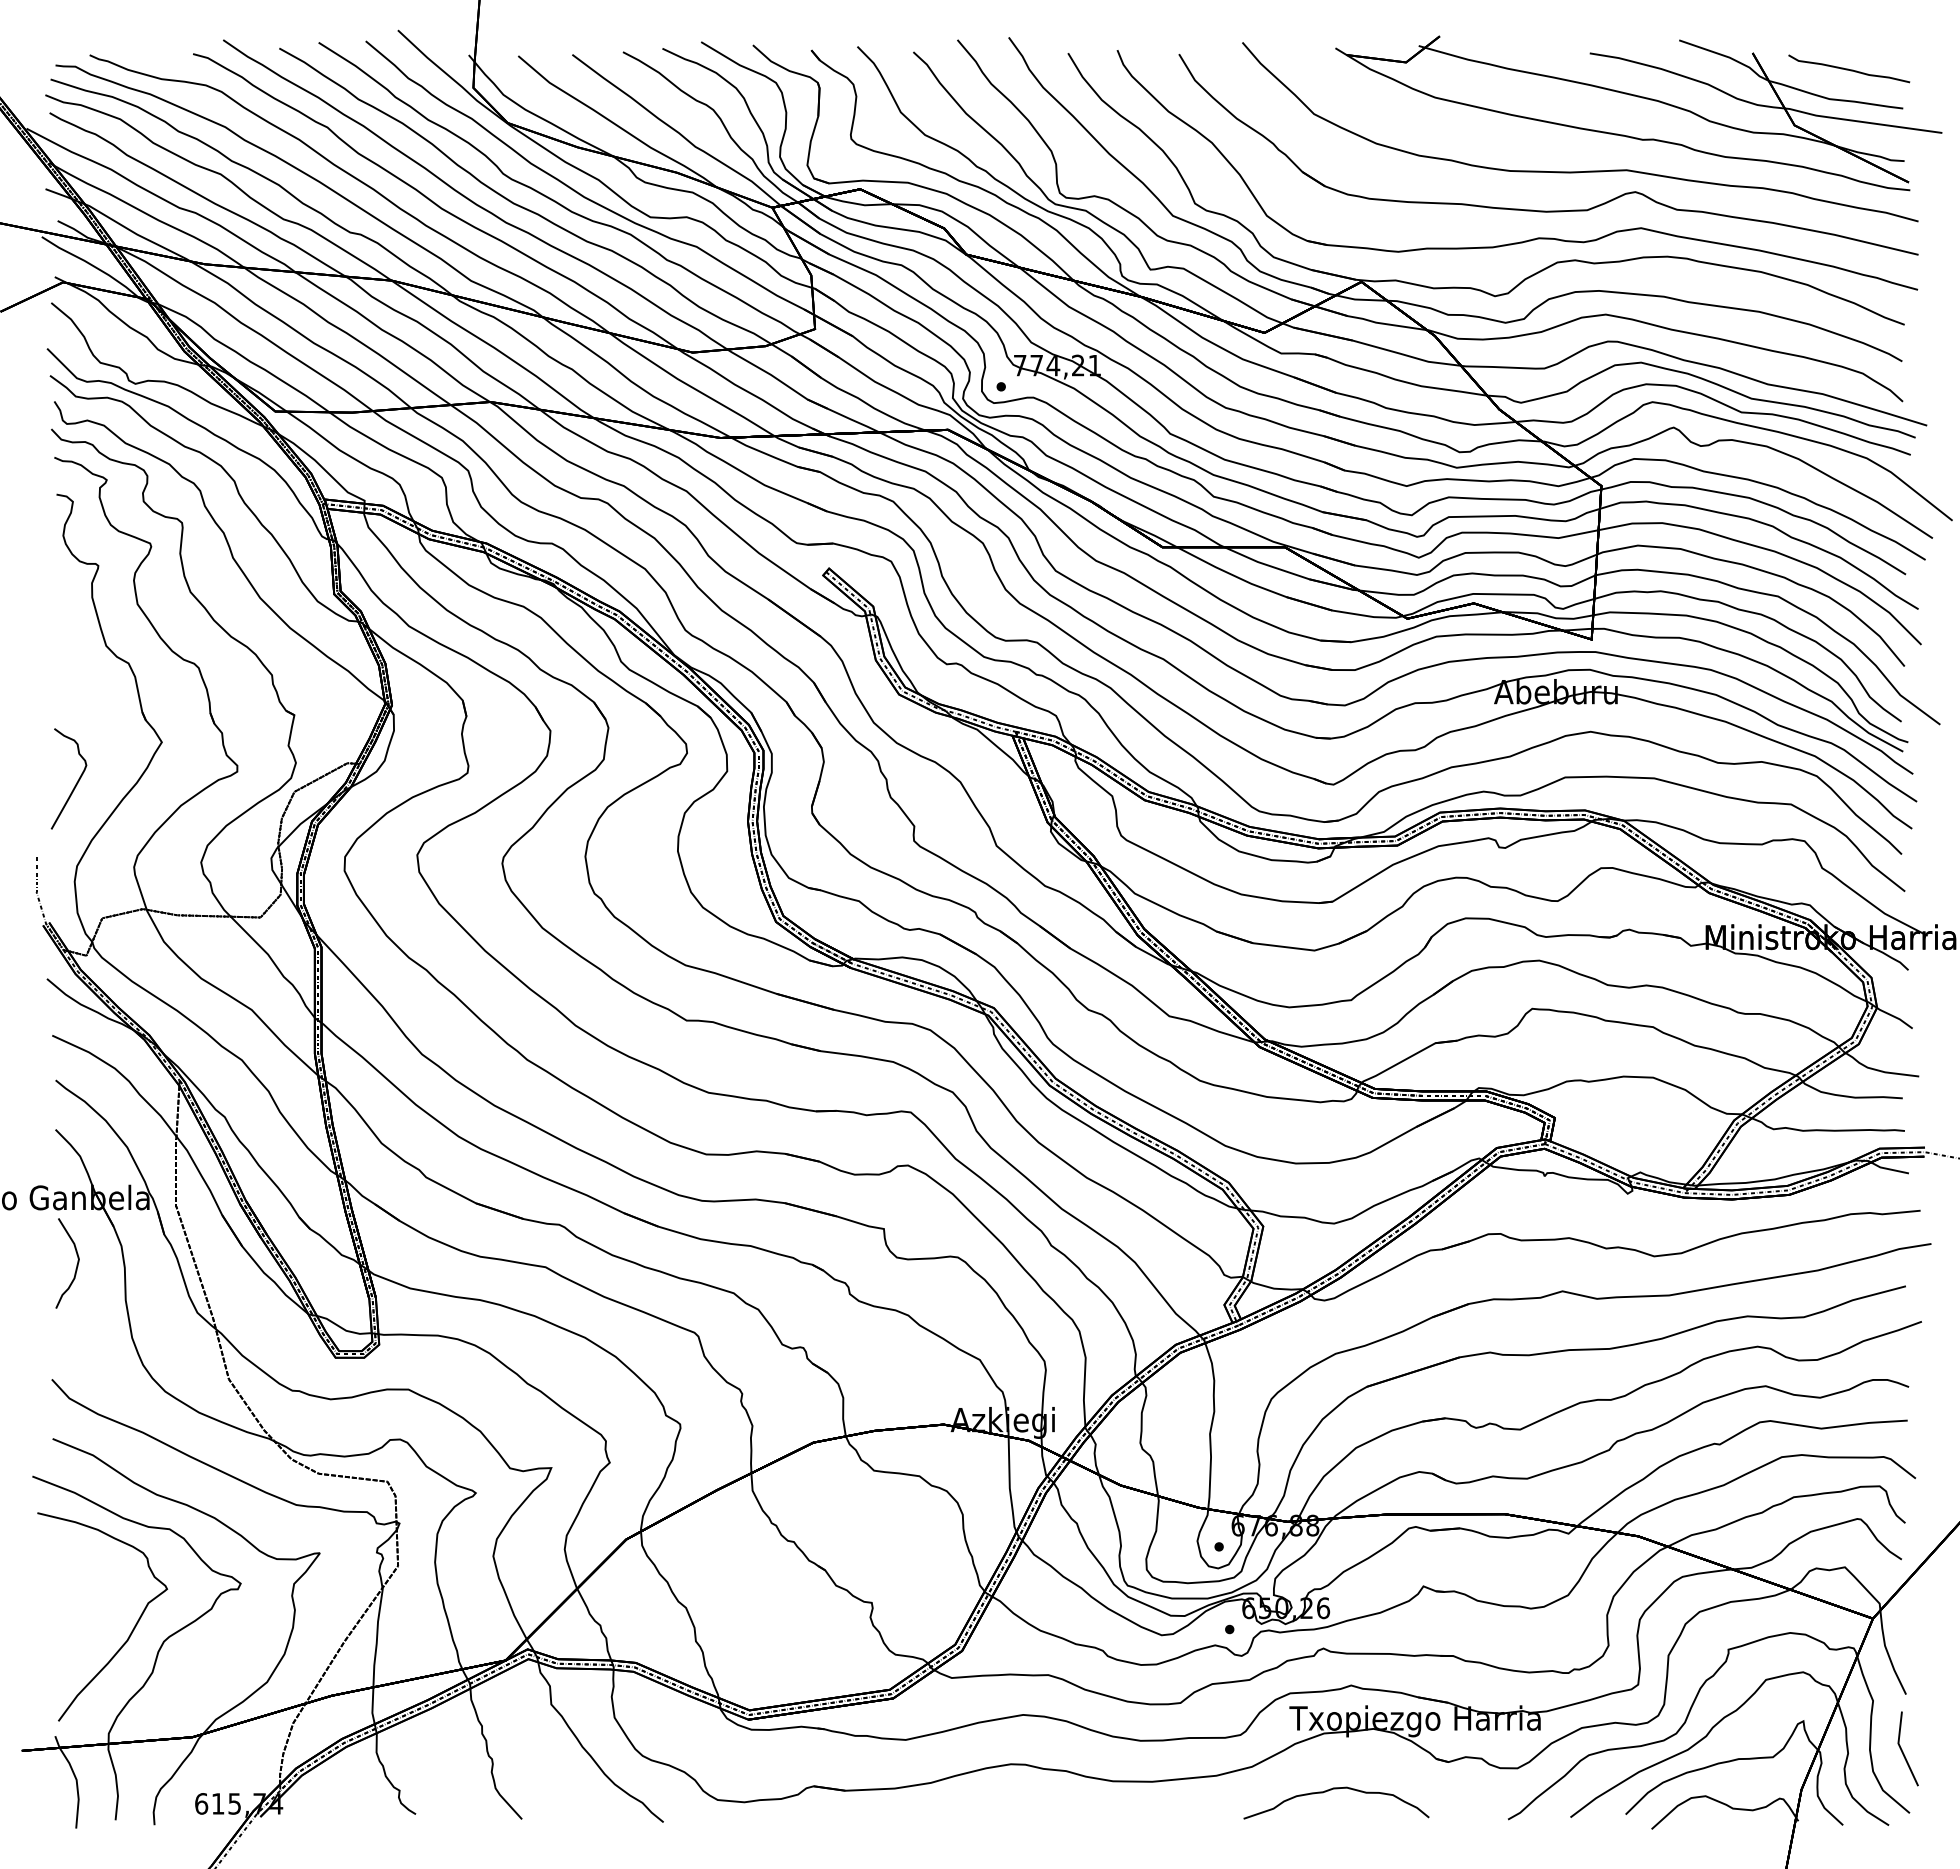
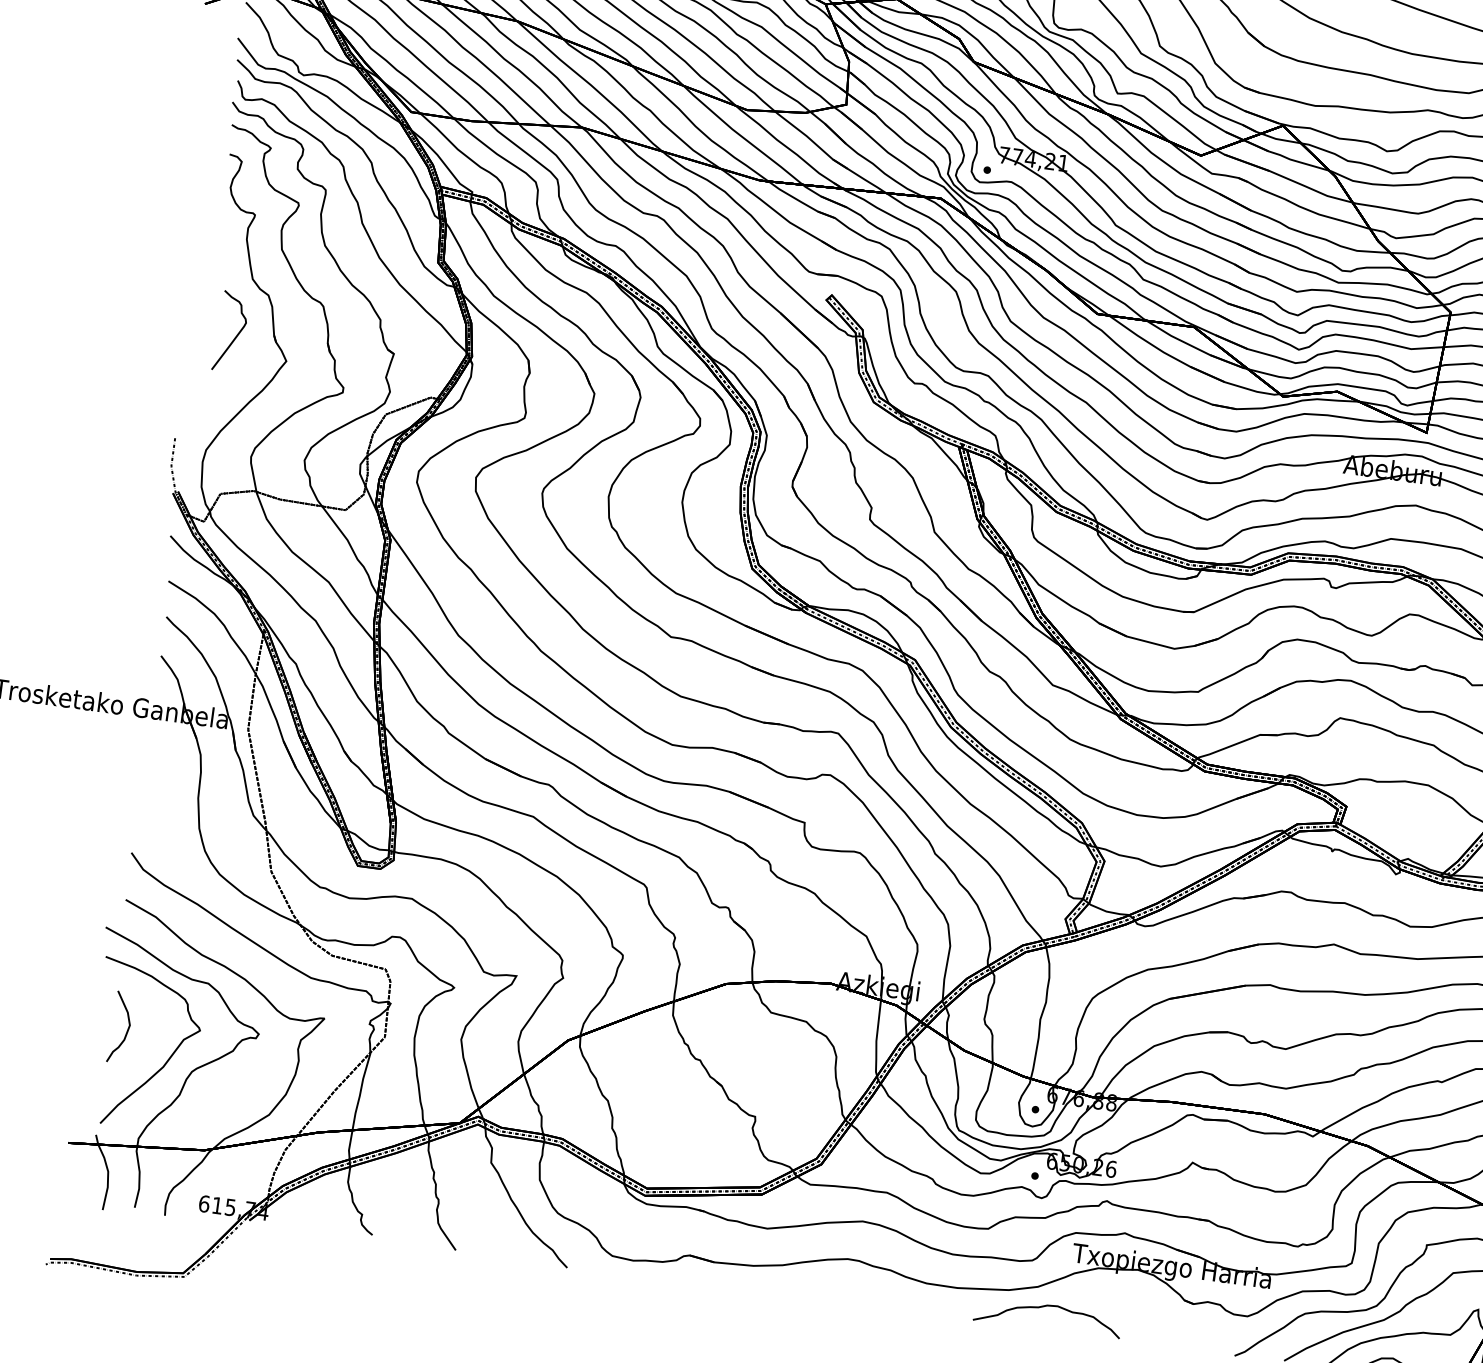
curve: (76, 782) -> (236, 335), moved
curve: (76, 1264) -> (127, 1029), moved
curve: (1336, 1789) -> (1049, 1306), moved

